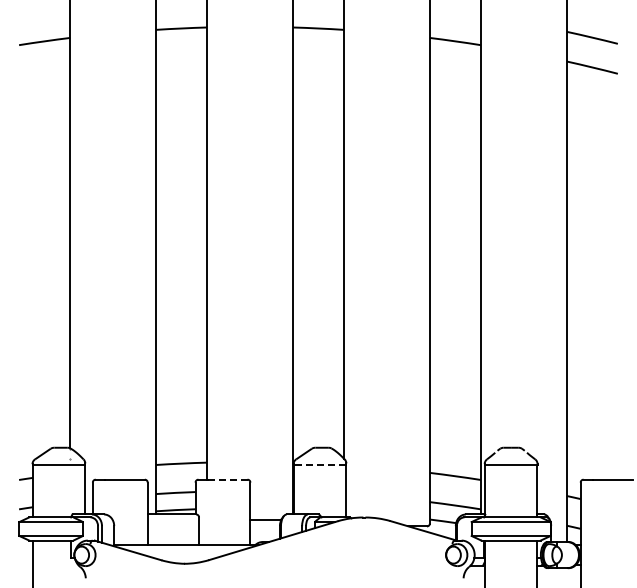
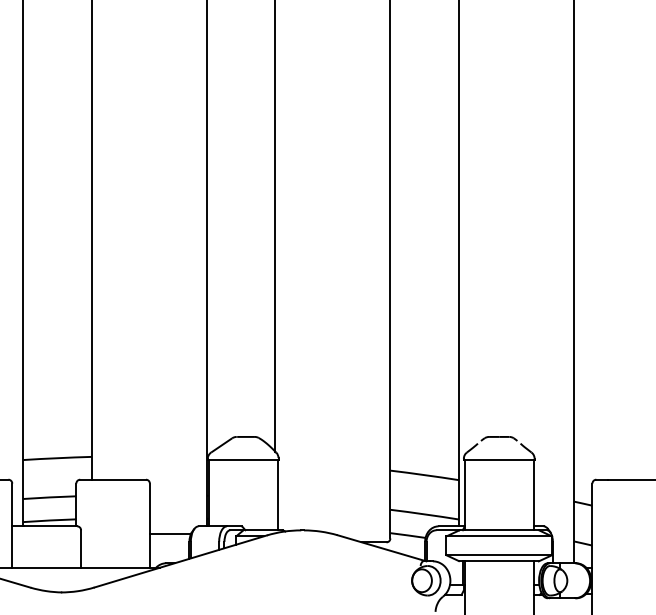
line: (319, 465) -> (242, 460), dashed -> solid
line: (227, 479) -> (119, 479), dashed -> solid

